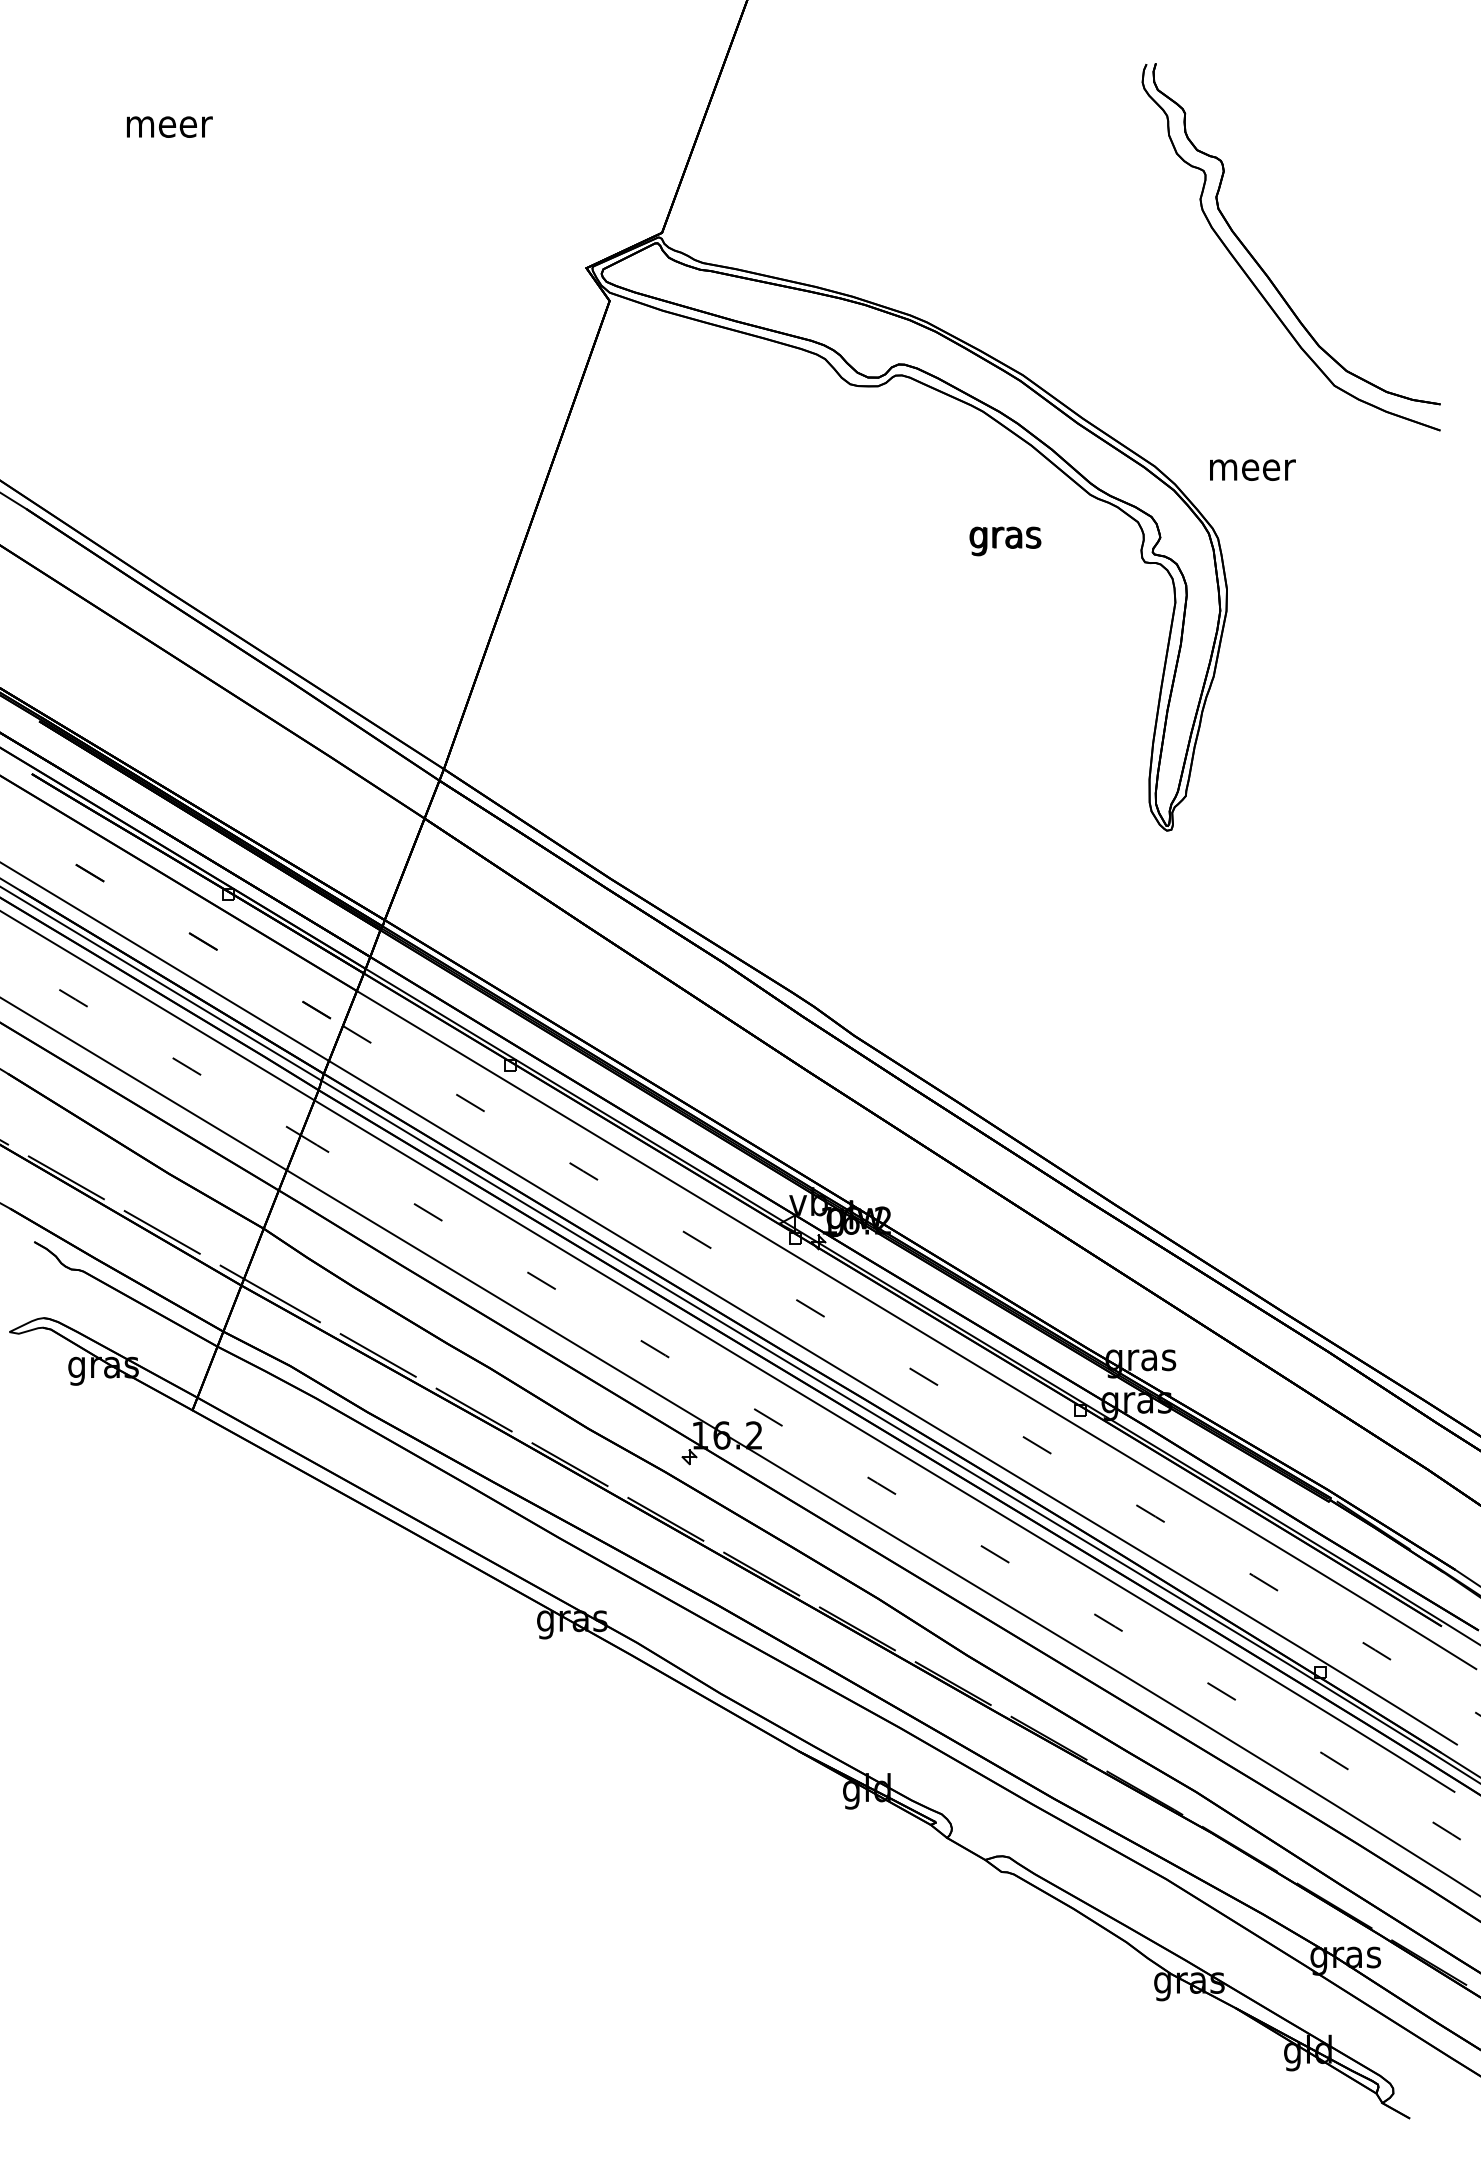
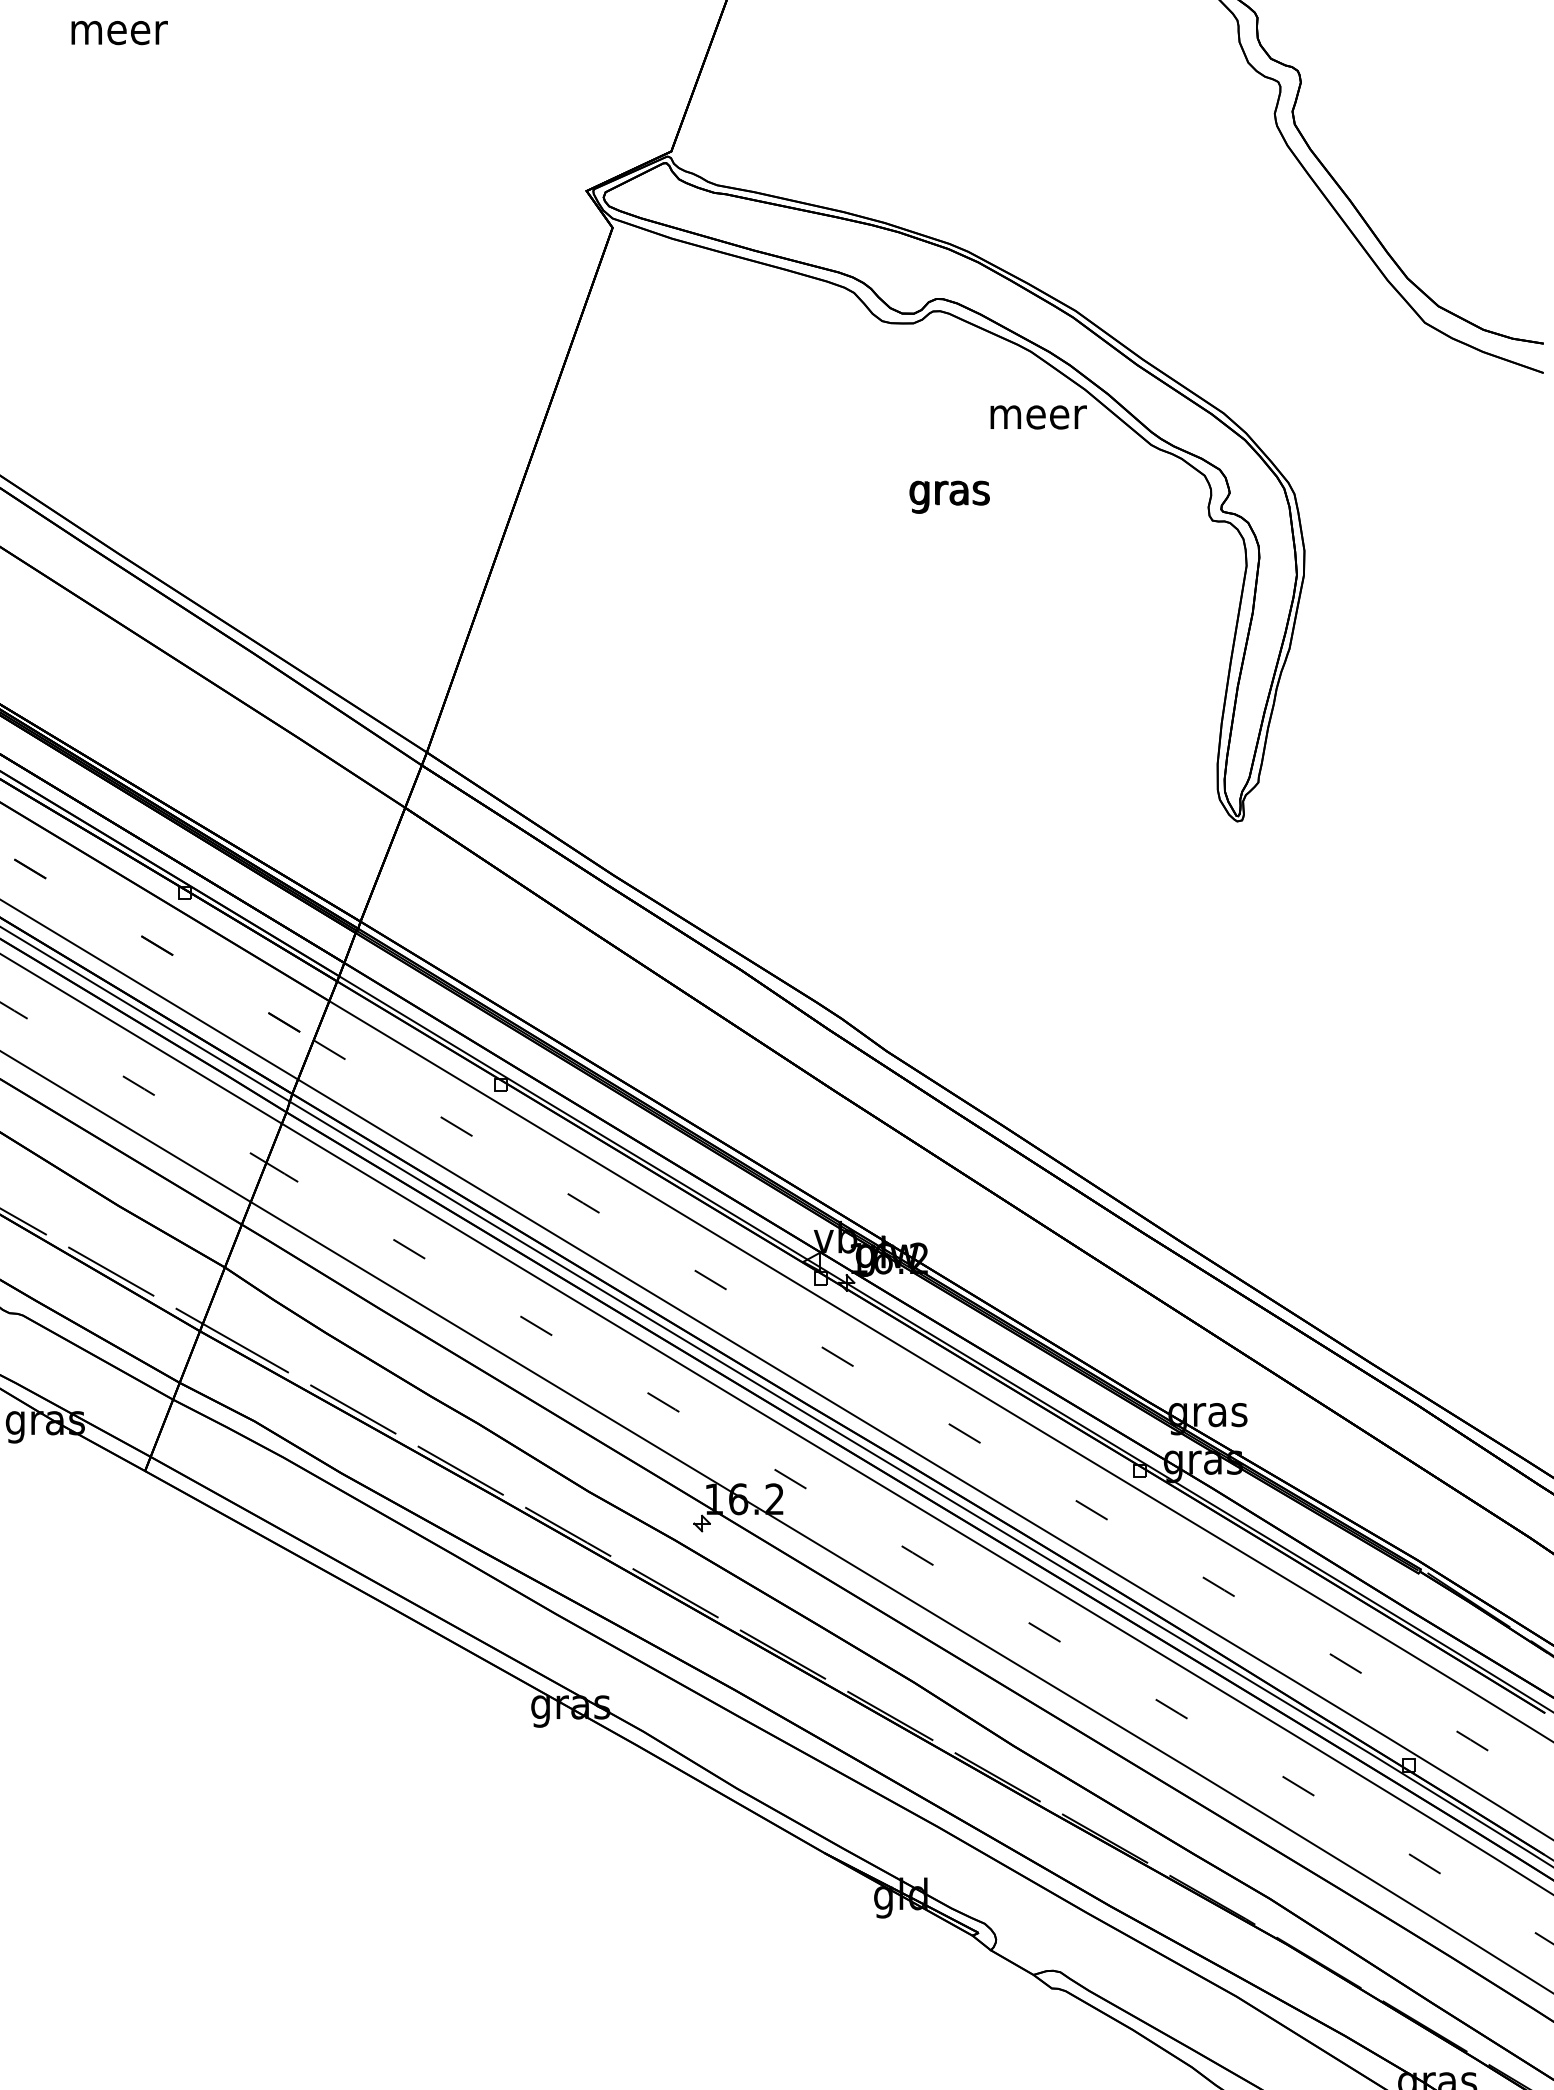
text: (1252, 469) -> (1038, 416), moved
text: (1005, 541) -> (949, 497), moved

